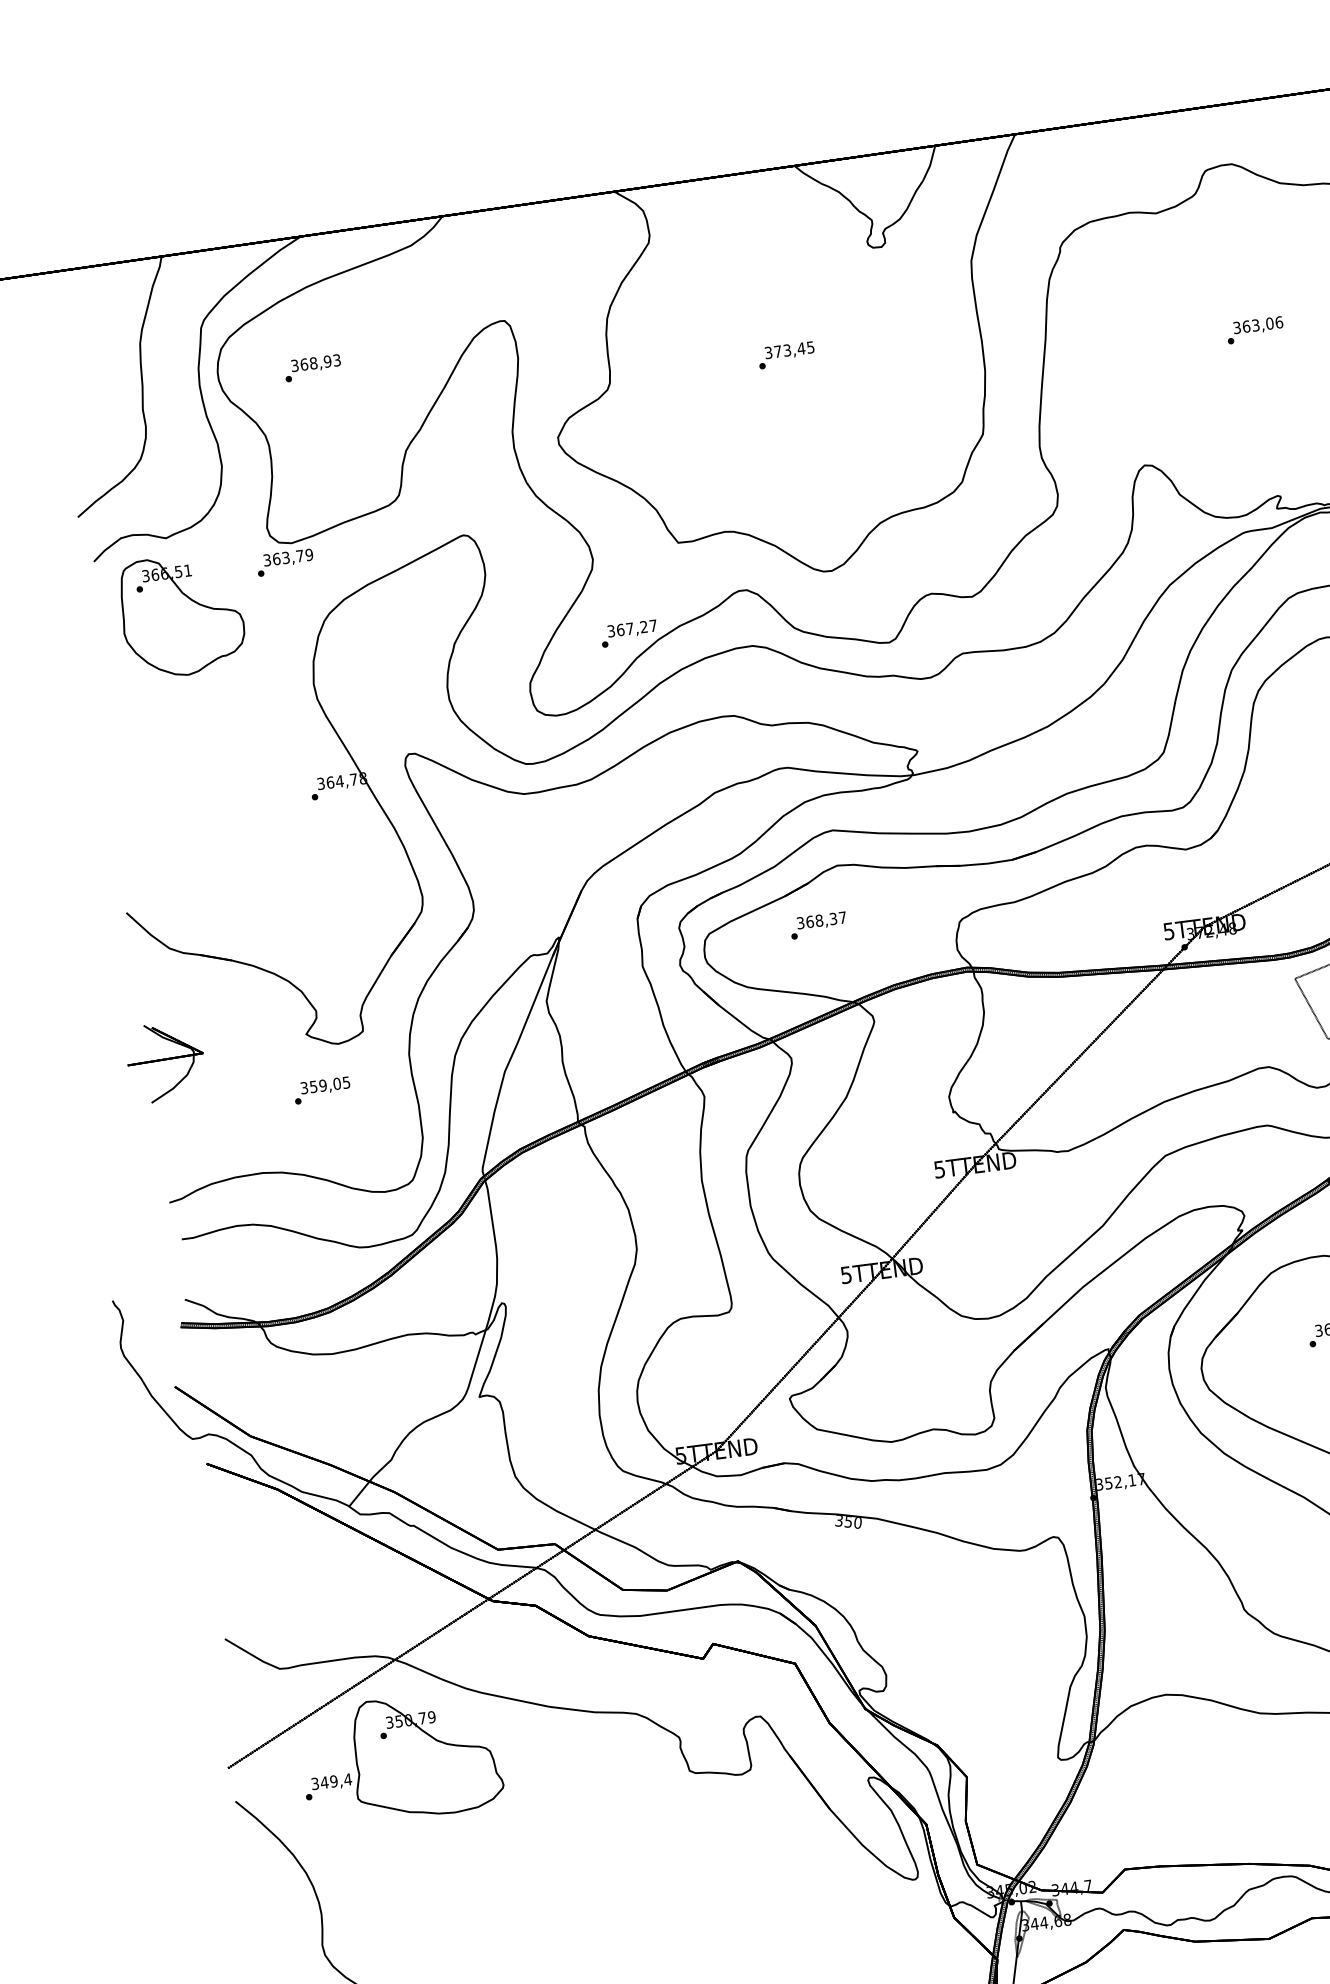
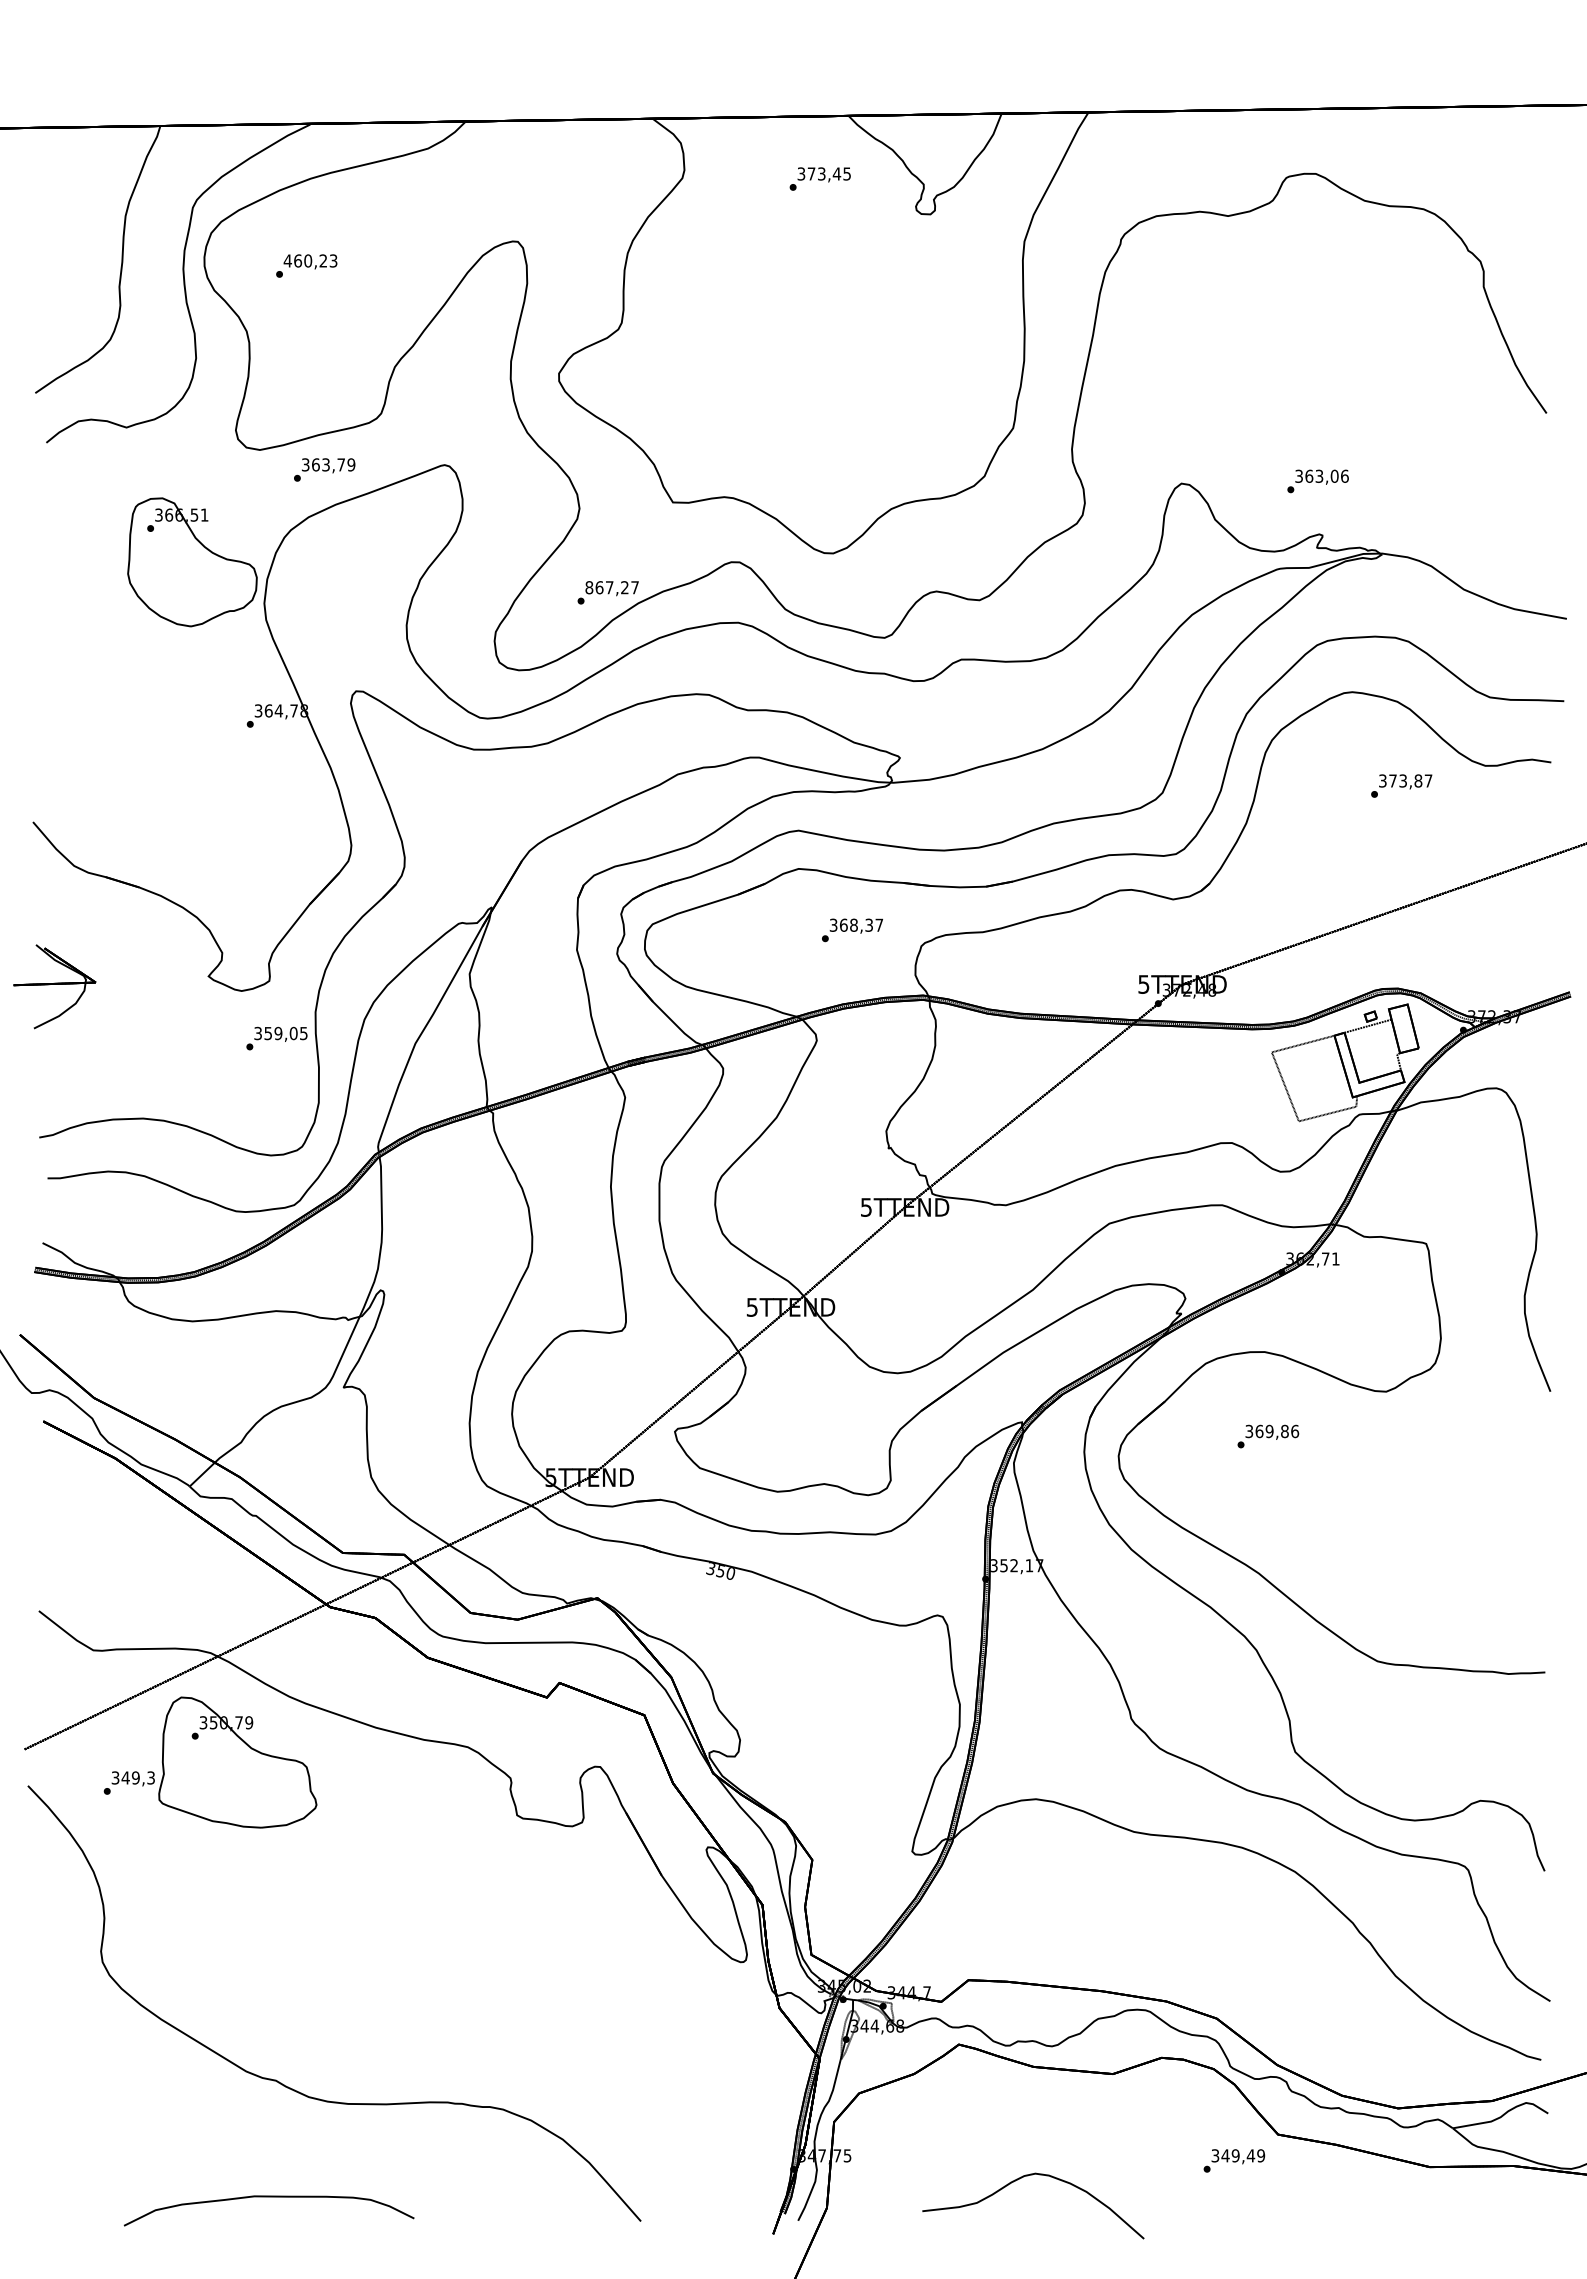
text: (1254, 330) -> (1317, 481), moved
text: (785, 354) -> (819, 178), moved
text: (311, 363) -> (305, 260), 368,93 -> 460,23
text: (285, 562) -> (324, 469), moved
part: (182, 615) -> (192, 562), moved
text: (611, 631) -> (589, 587), 367,27 -> 867,27
text: (818, 925) -> (852, 930), moved
text: (321, 1090) -> (276, 1038), moved
text: (347, 1779) -> (150, 1777), 349,4 -> 349,3

